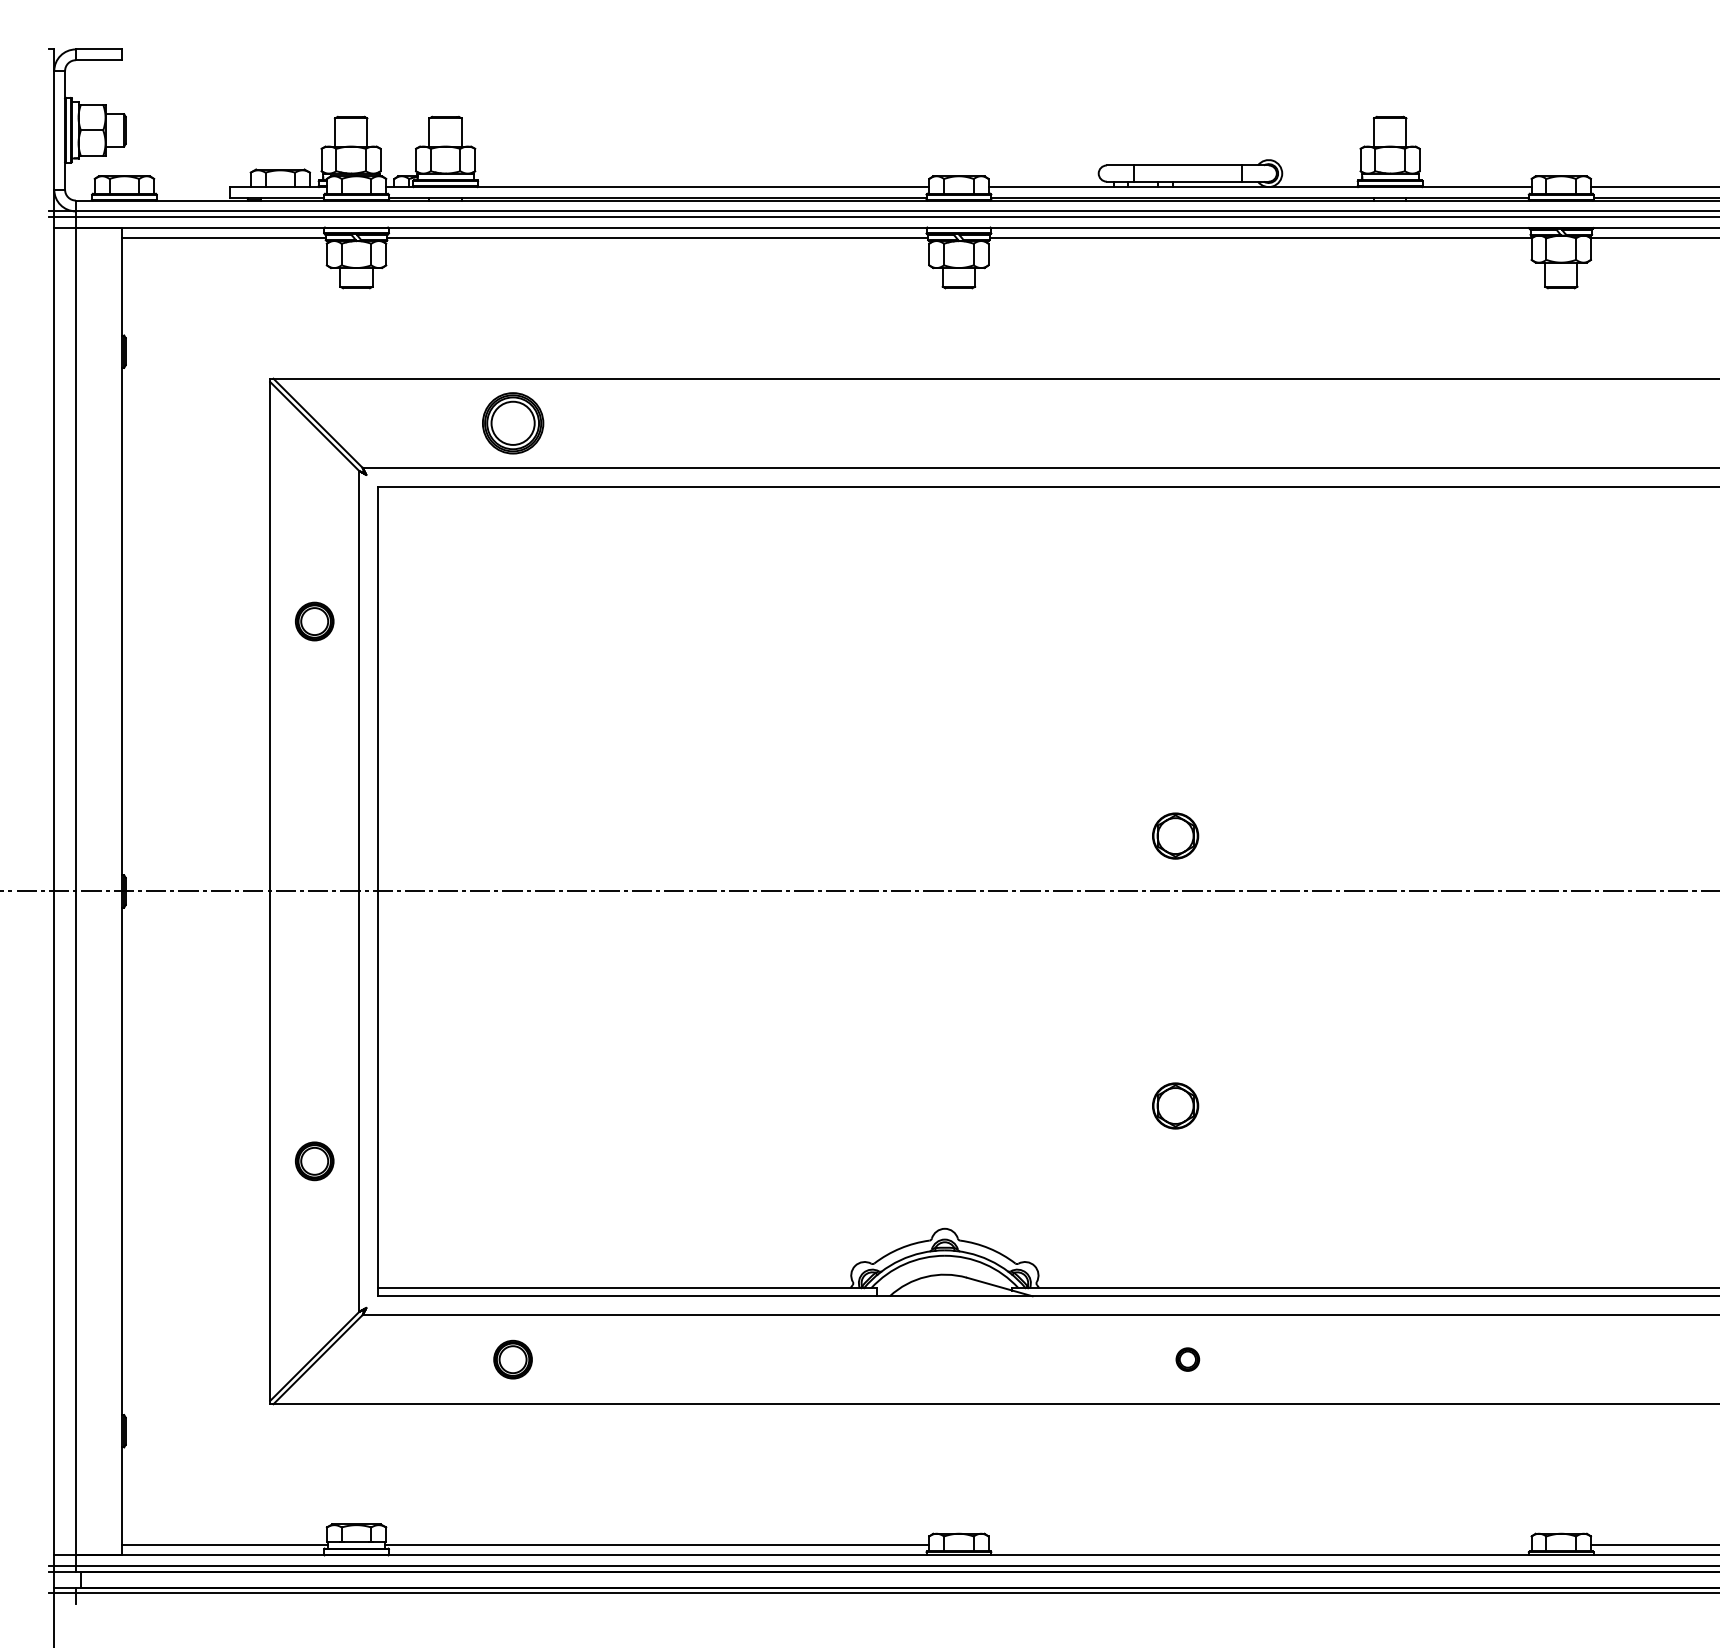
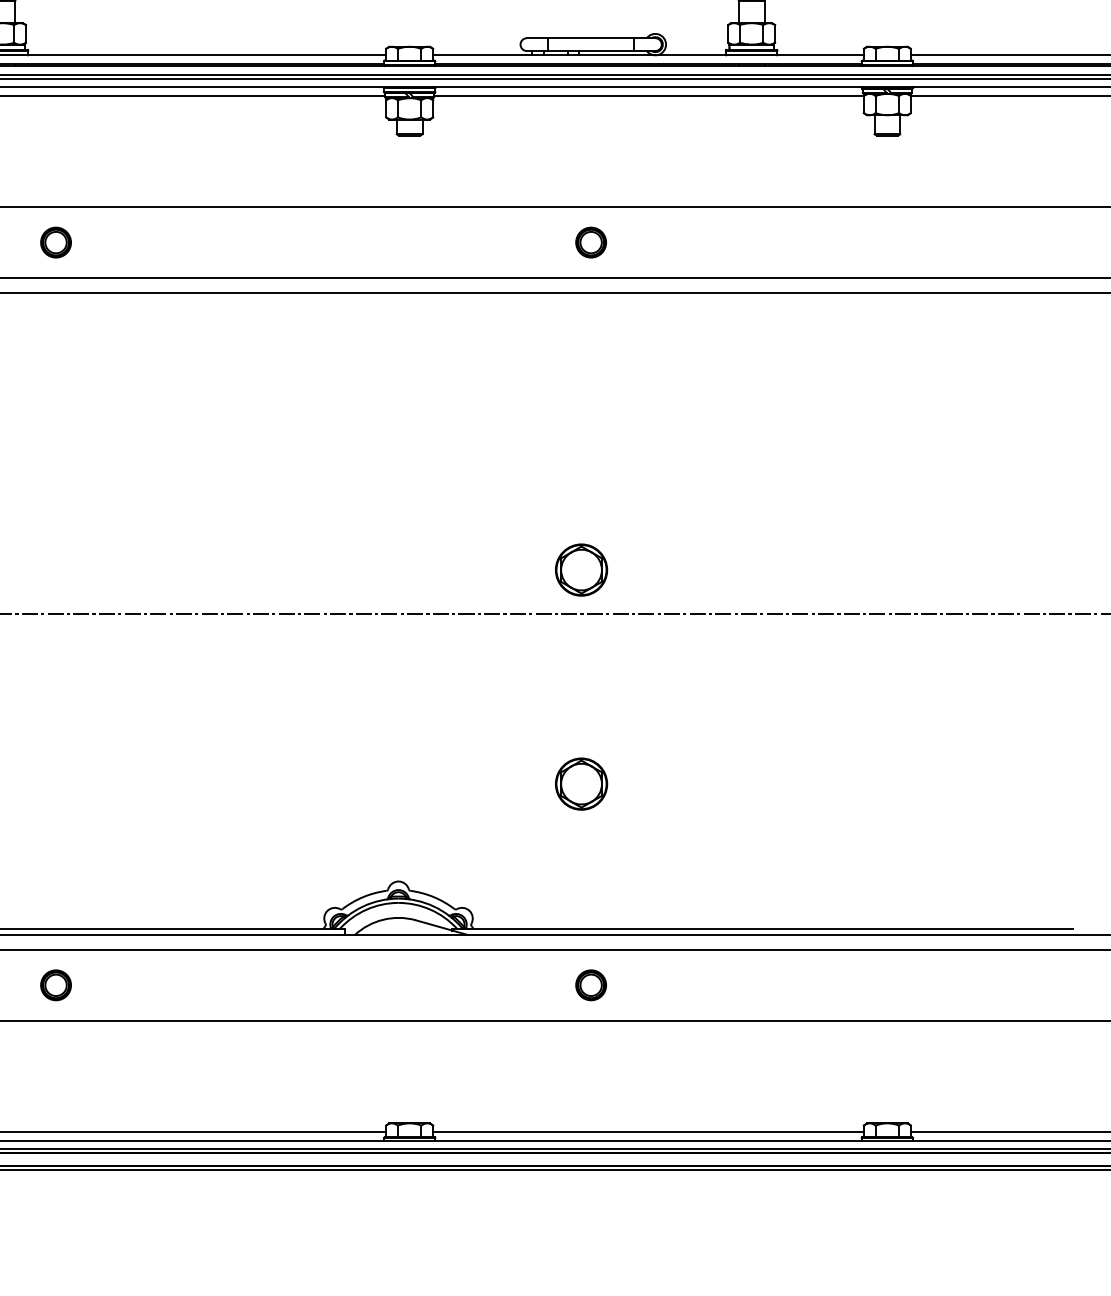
part: (512, 422) -> (55, 242), size x0.62
part: (1187, 422) -> (590, 242), added
part: (1175, 835) -> (581, 569), size x1.43
part: (1175, 1105) -> (581, 783), size x1.43
part: (1187, 1359) -> (590, 985), size x1.67
line: (1259, 1544) -> (648, 1131), added

